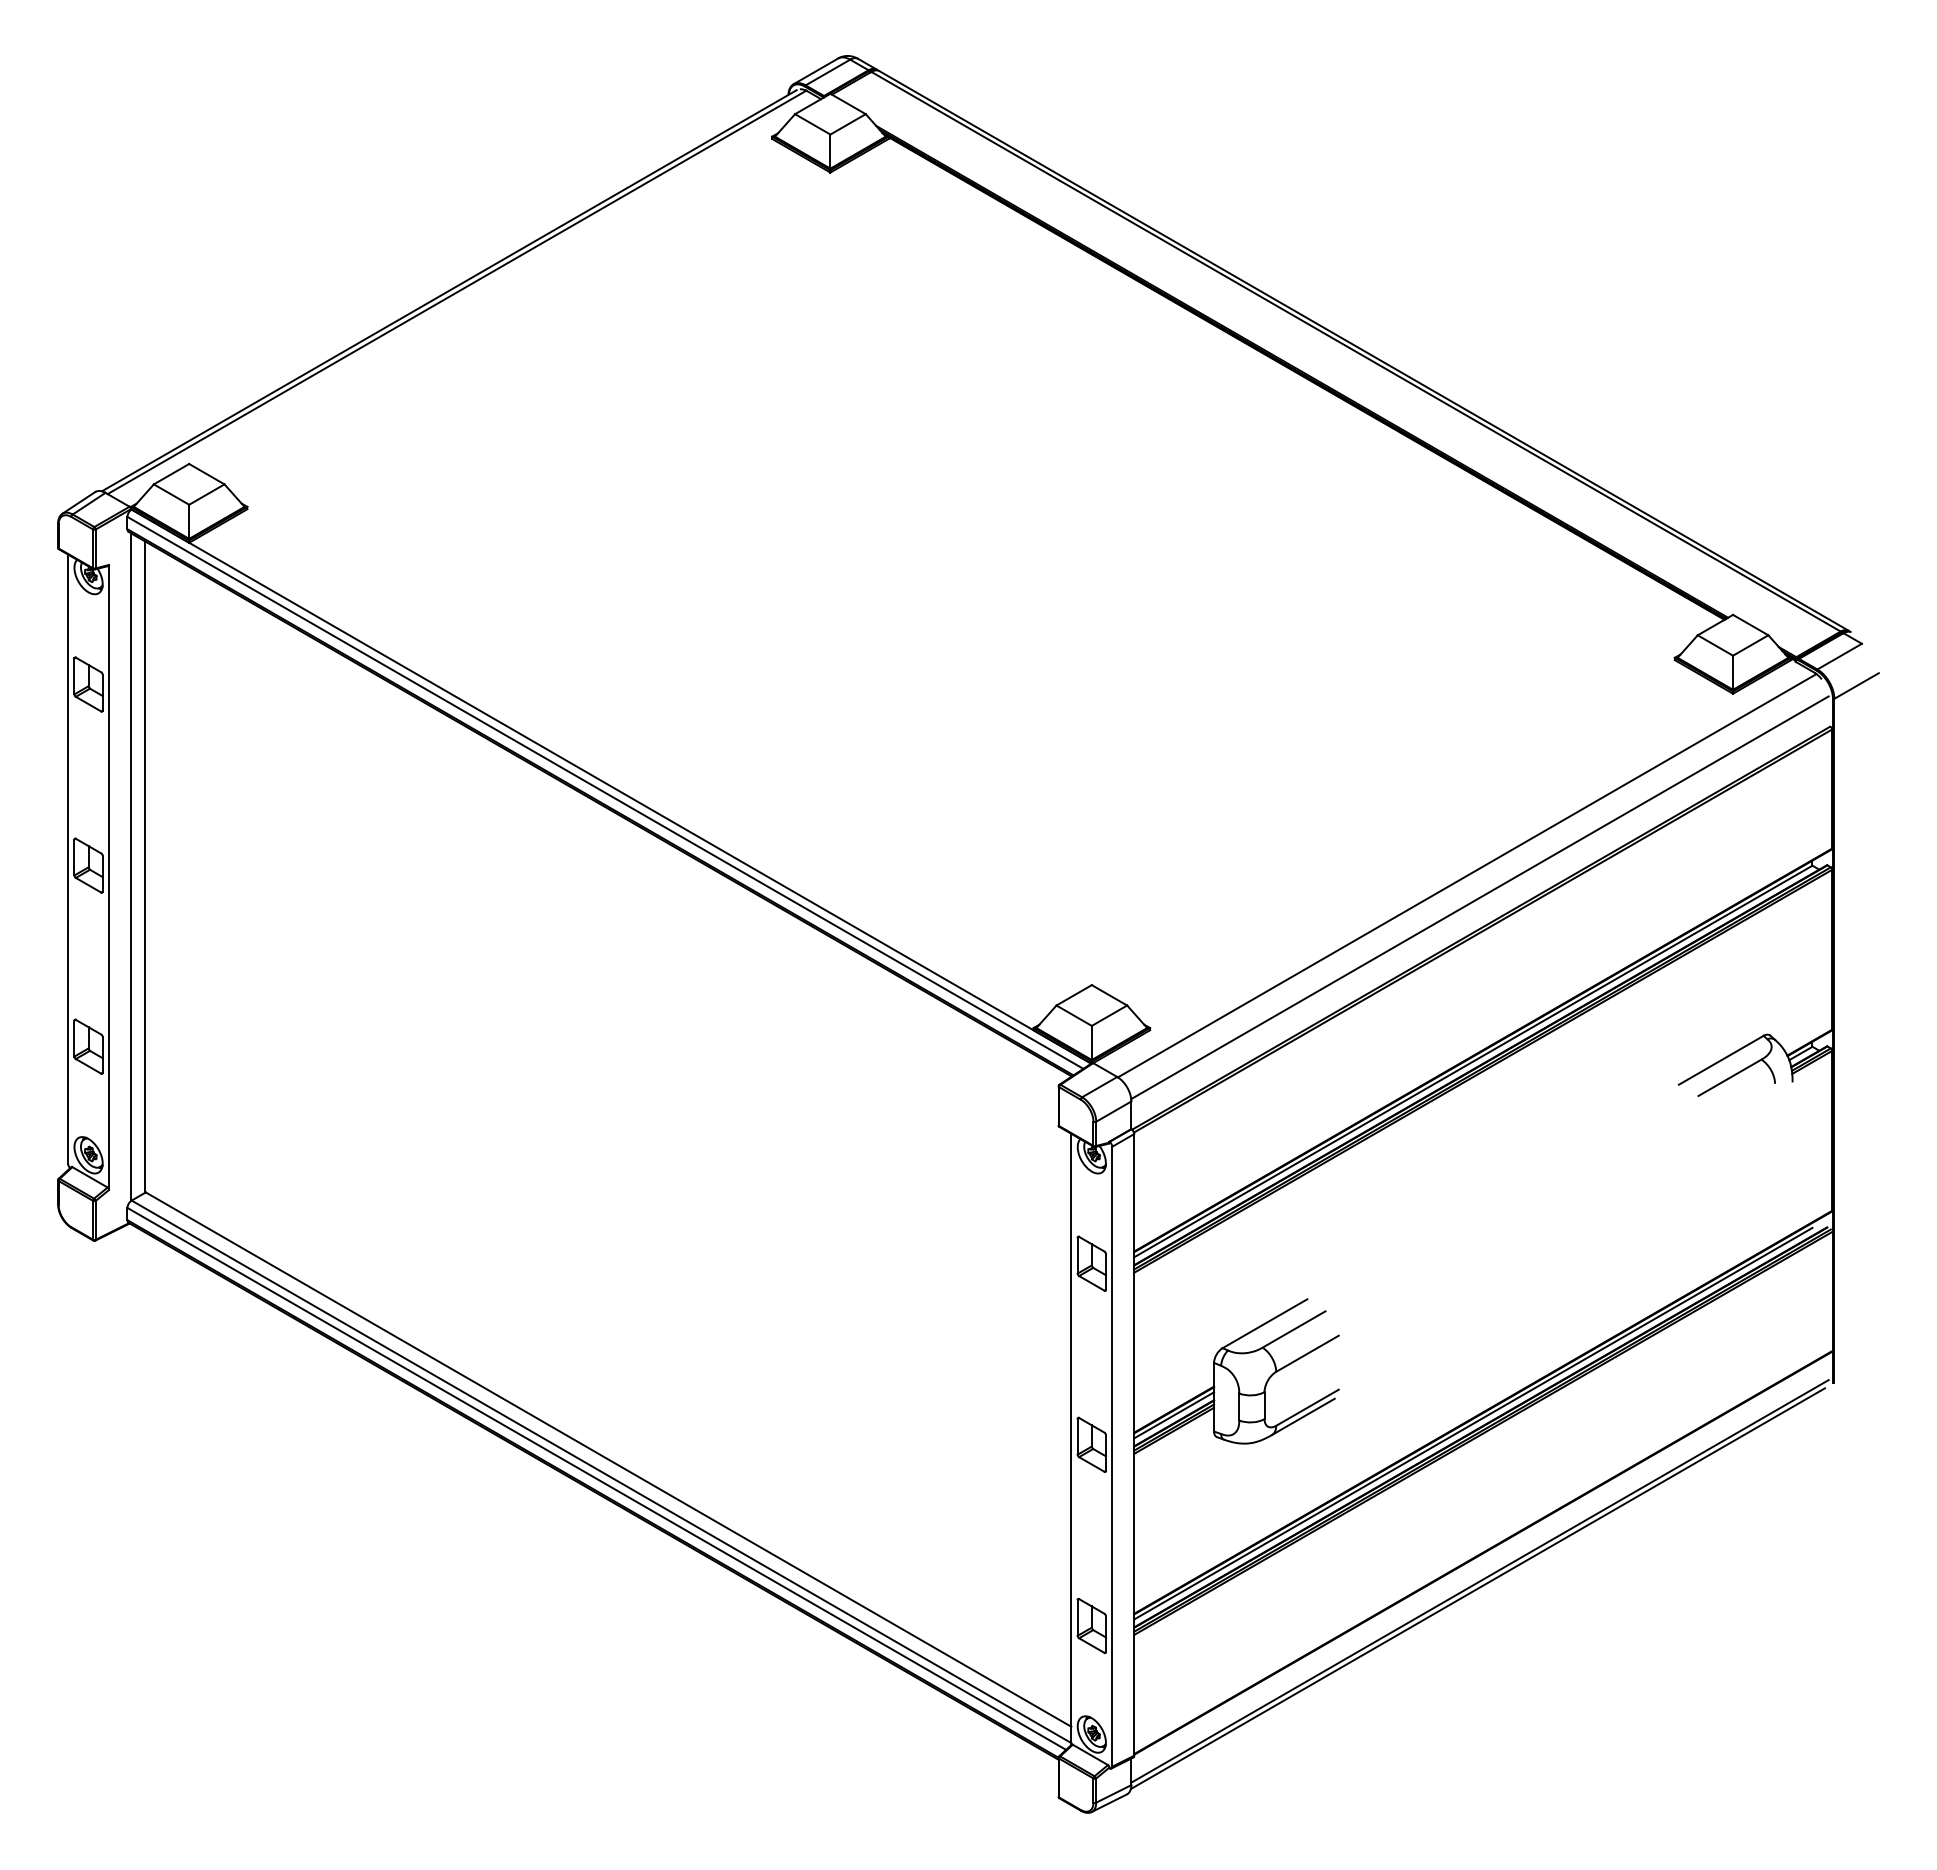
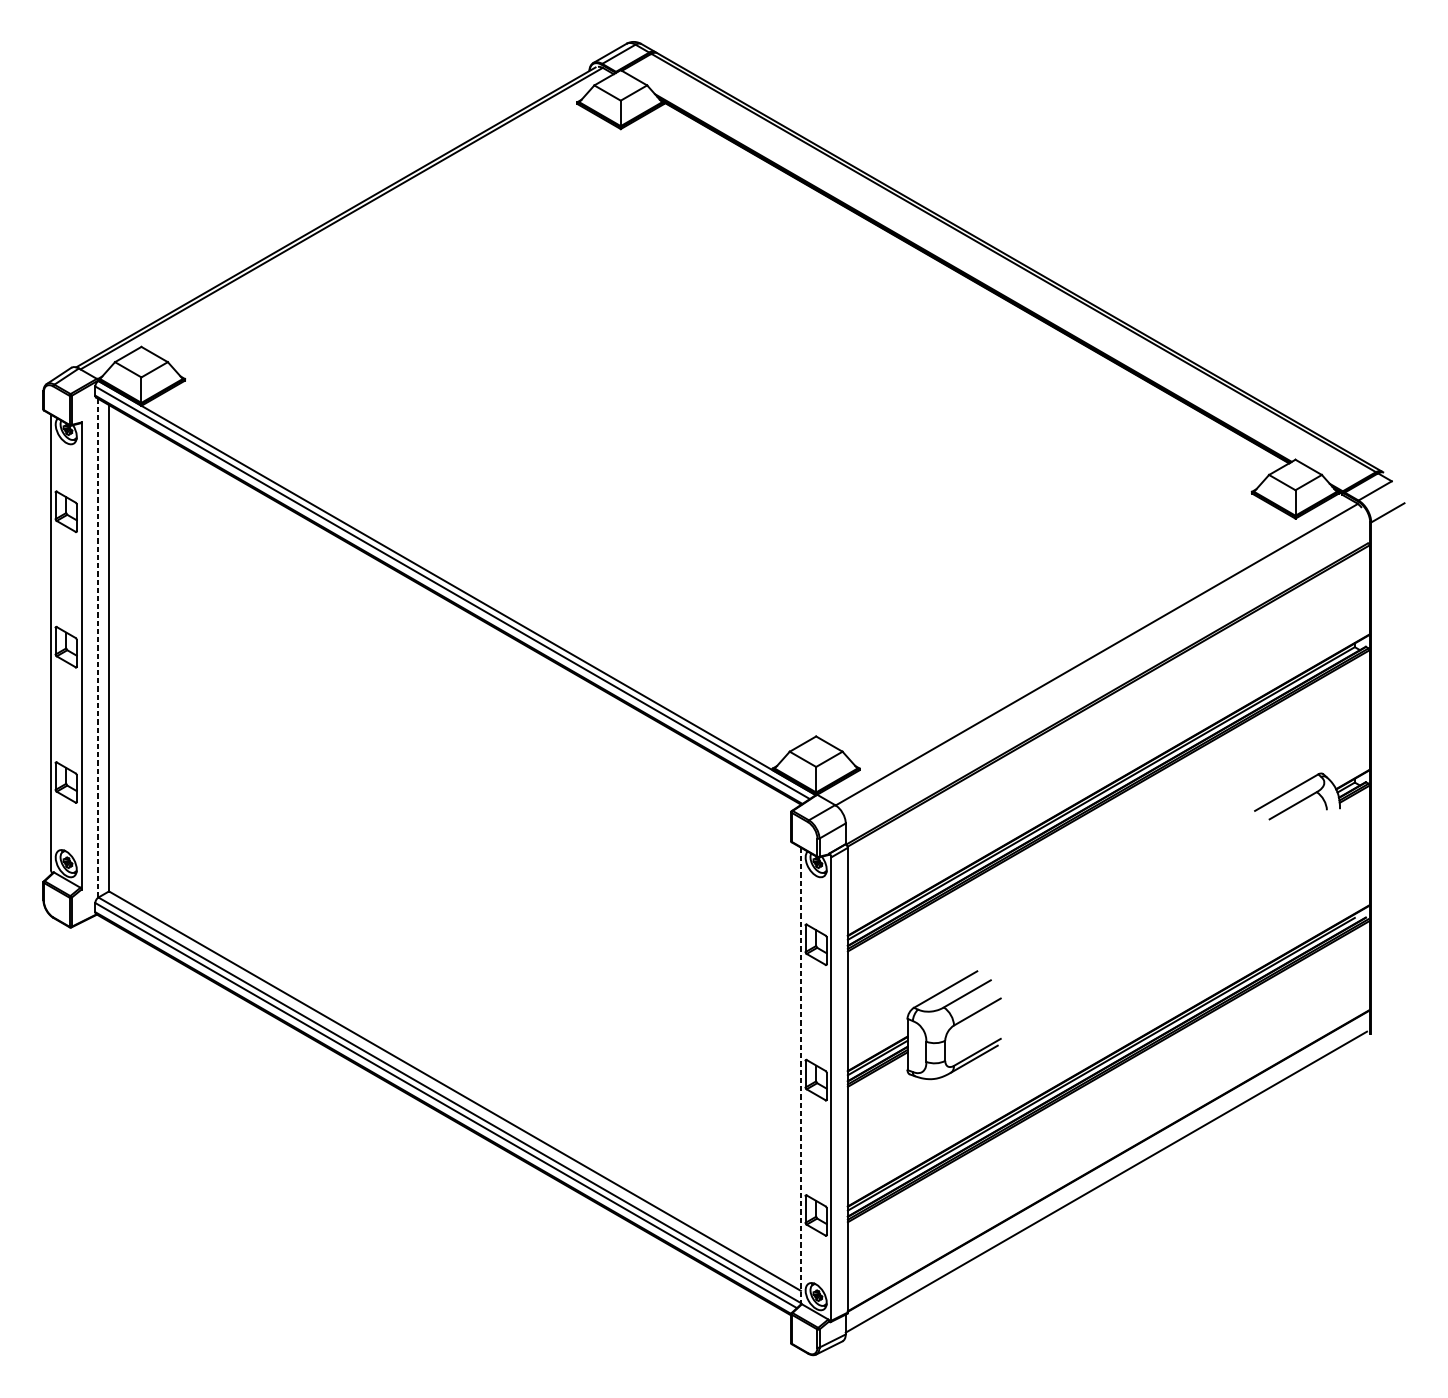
line: (130, 867) -> (97, 648), solid -> dashed
line: (1479, 897) -> (1105, 670), removed
line: (1071, 1439) -> (800, 1076), solid -> dashed
line: (1477, 1588) -> (1104, 1187), removed

